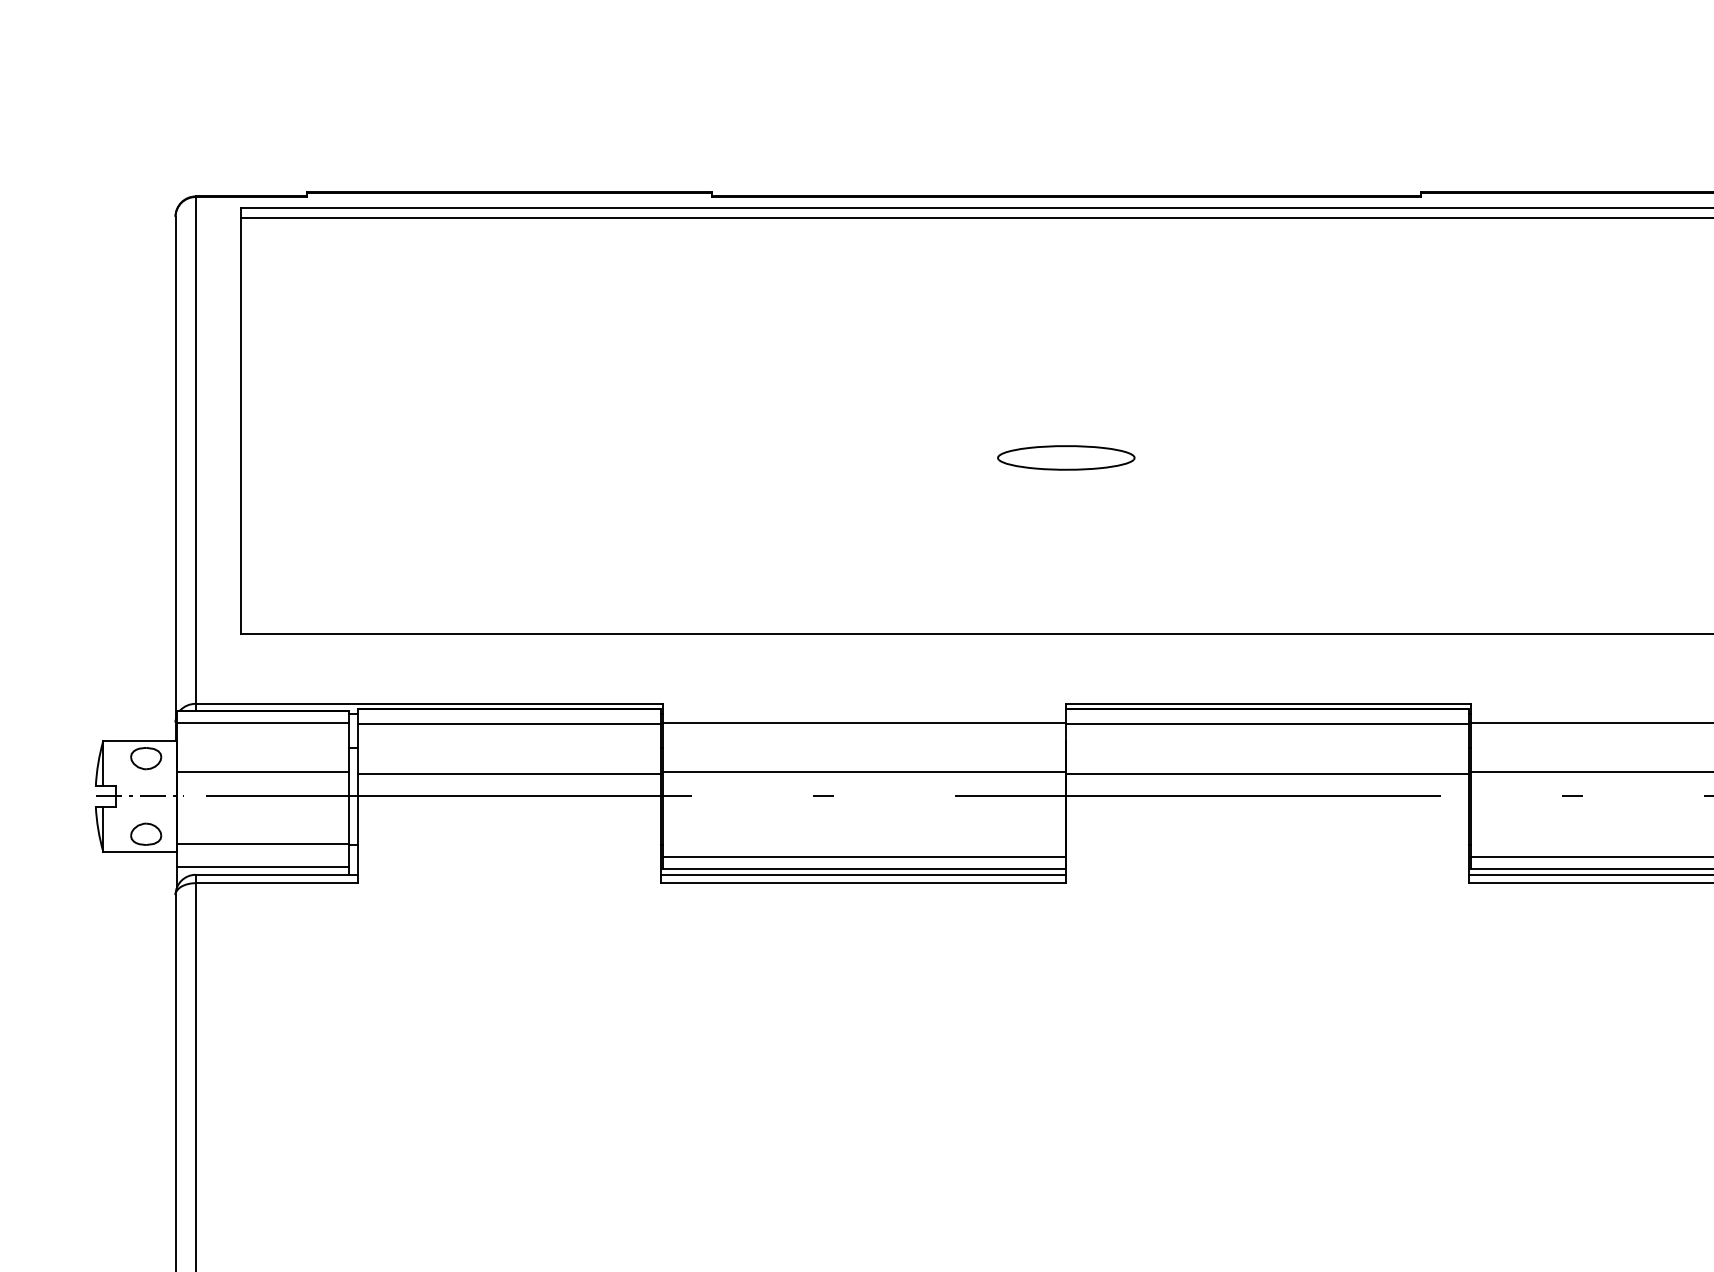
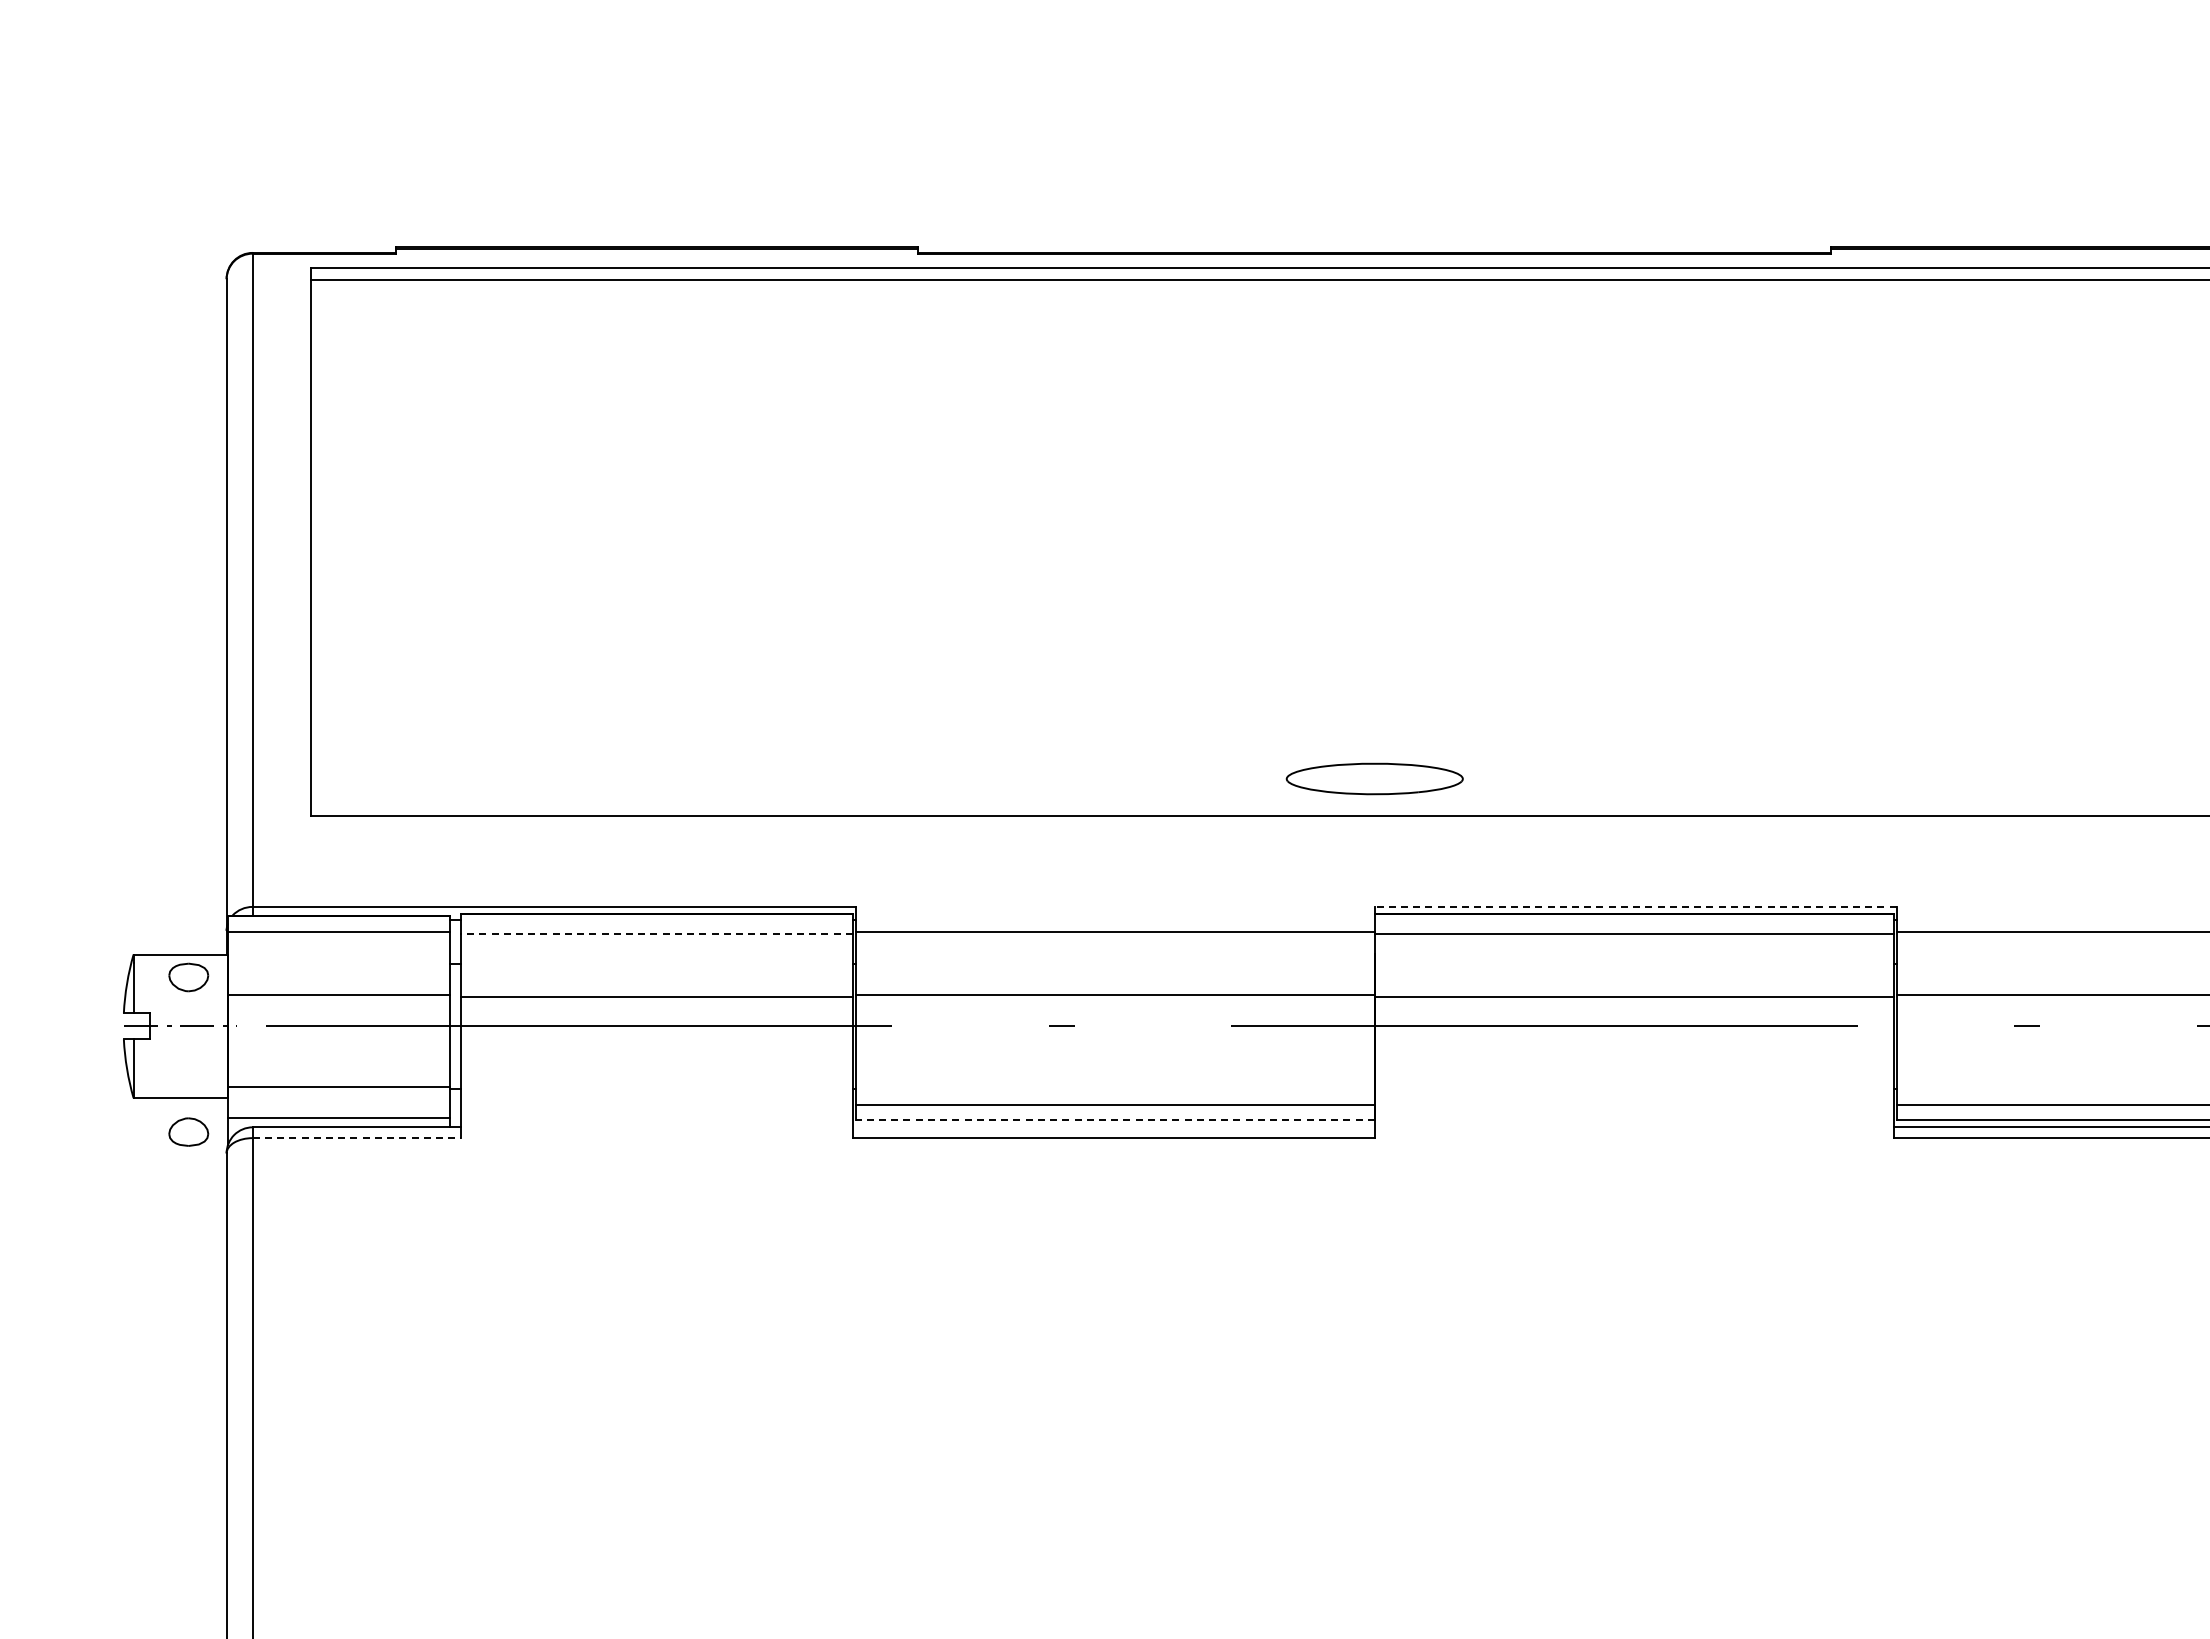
part: (1066, 457) -> (1374, 778), moved
line: (1268, 703) -> (1635, 906), solid -> dashed
line: (509, 724) -> (657, 933), solid -> dashed
part: (145, 833) -> (188, 1131), moved
line: (865, 869) -> (1115, 1120), solid -> dashed
line: (863, 874) -> (1113, 1127), removed
line: (277, 883) -> (357, 1138), solid -> dashed

